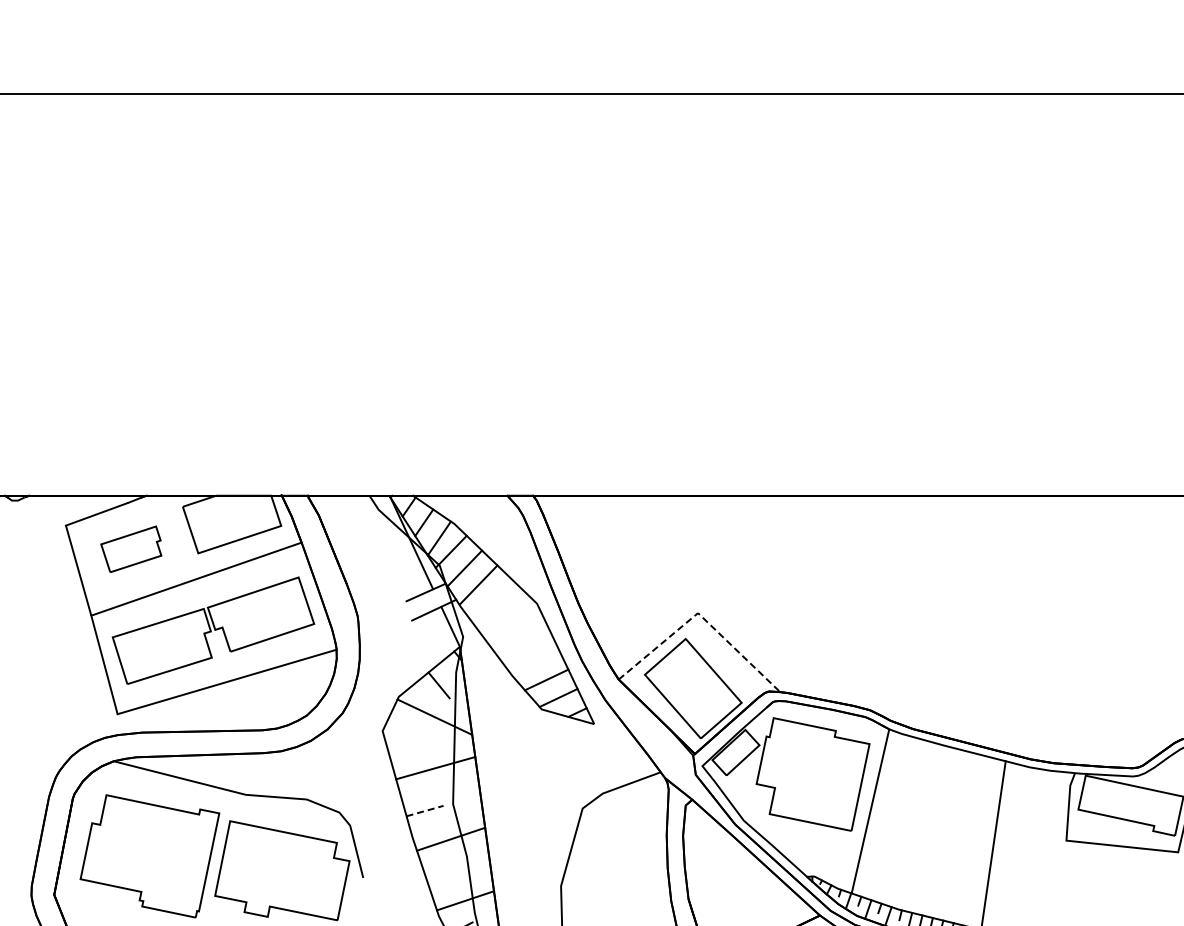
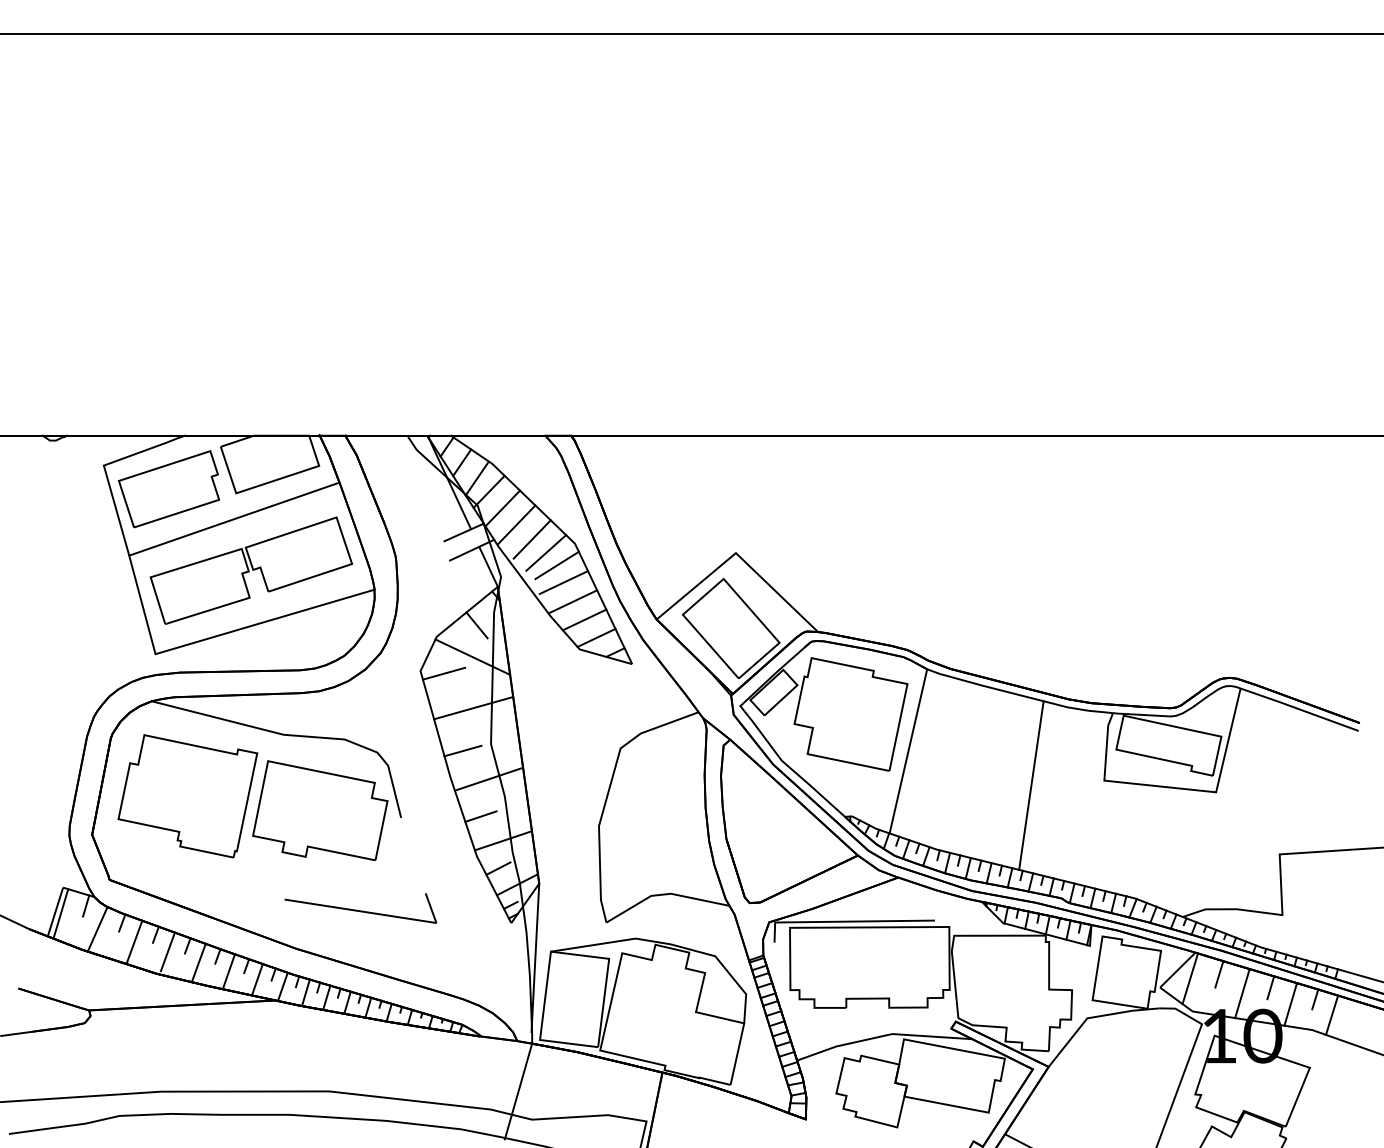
part: (131, 549) -> (169, 489), size x1.67
line: (493, 599) -> (531, 539), added
line: (508, 612) -> (546, 552), added
line: (701, 616) -> (739, 556), dashed -> solid
line: (518, 625) -> (556, 565), added
line: (525, 642) -> (563, 582), added
line: (534, 661) -> (572, 601), added
line: (405, 733) -> (443, 673), added
line: (425, 810) -> (463, 750), dashed -> solid
line: (442, 876) -> (480, 816), added

